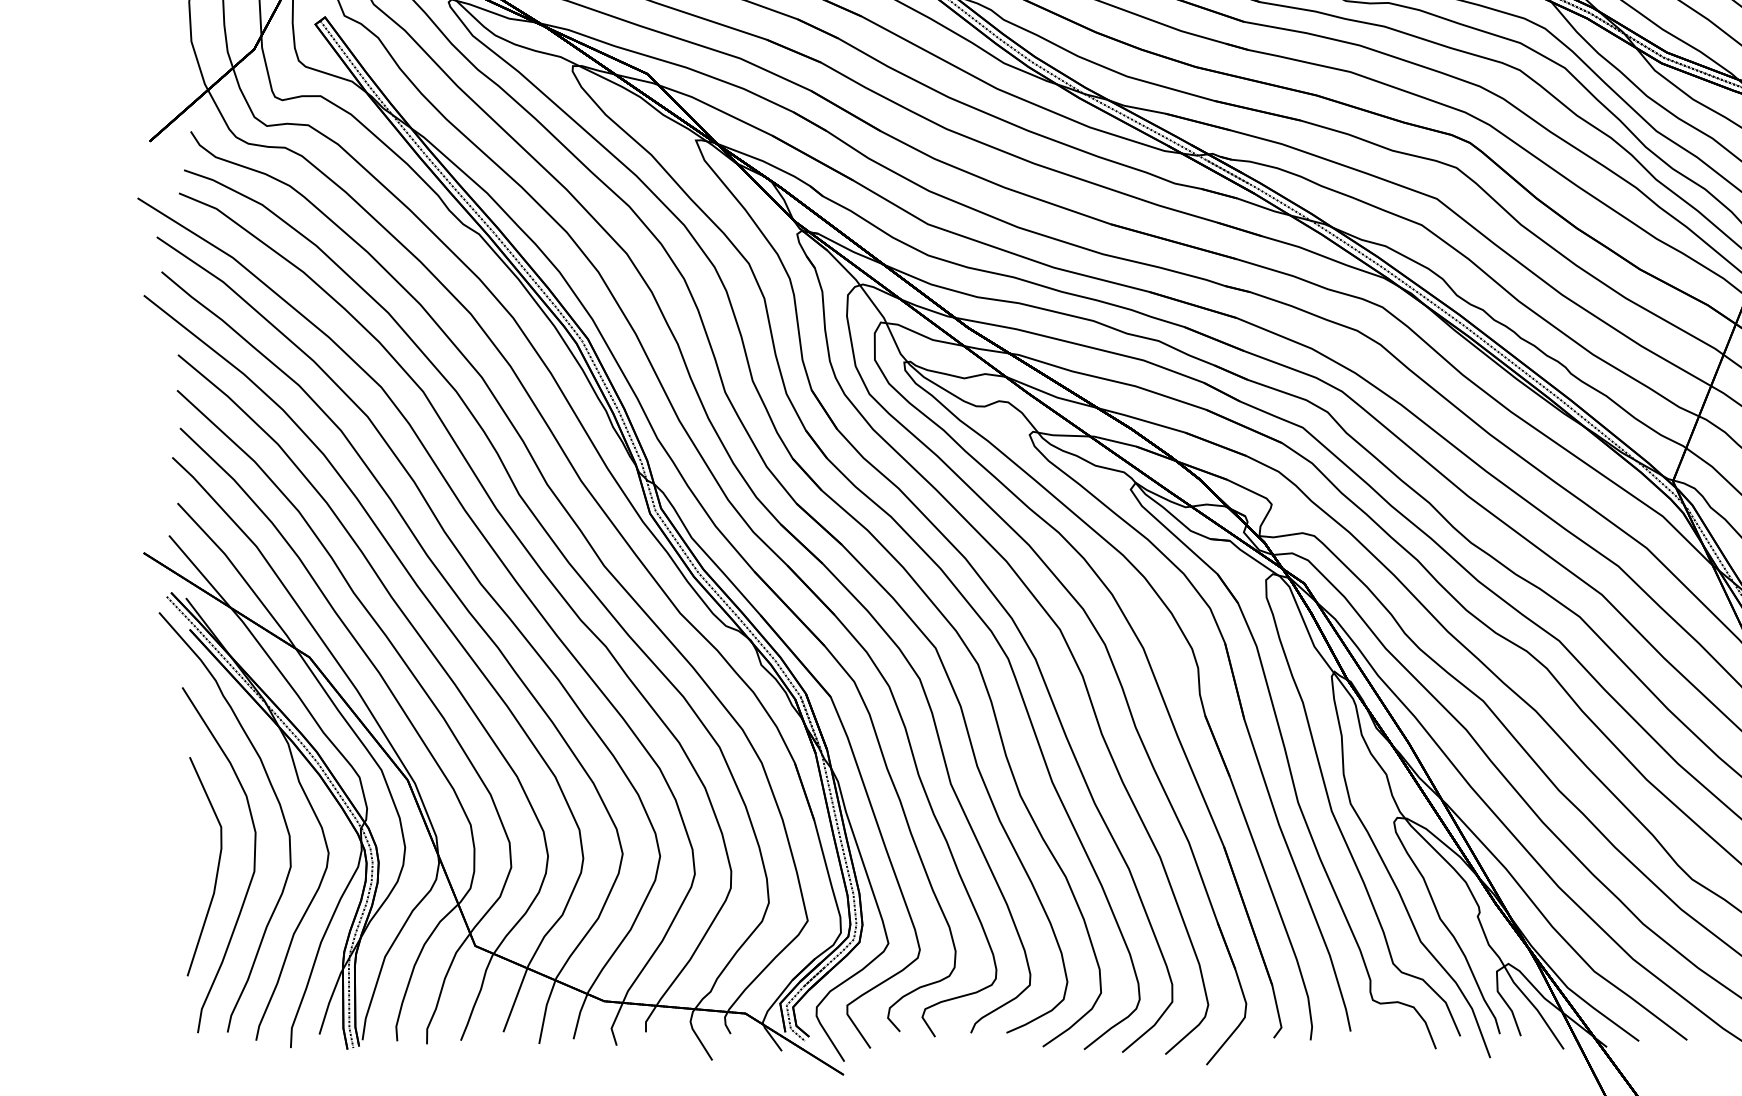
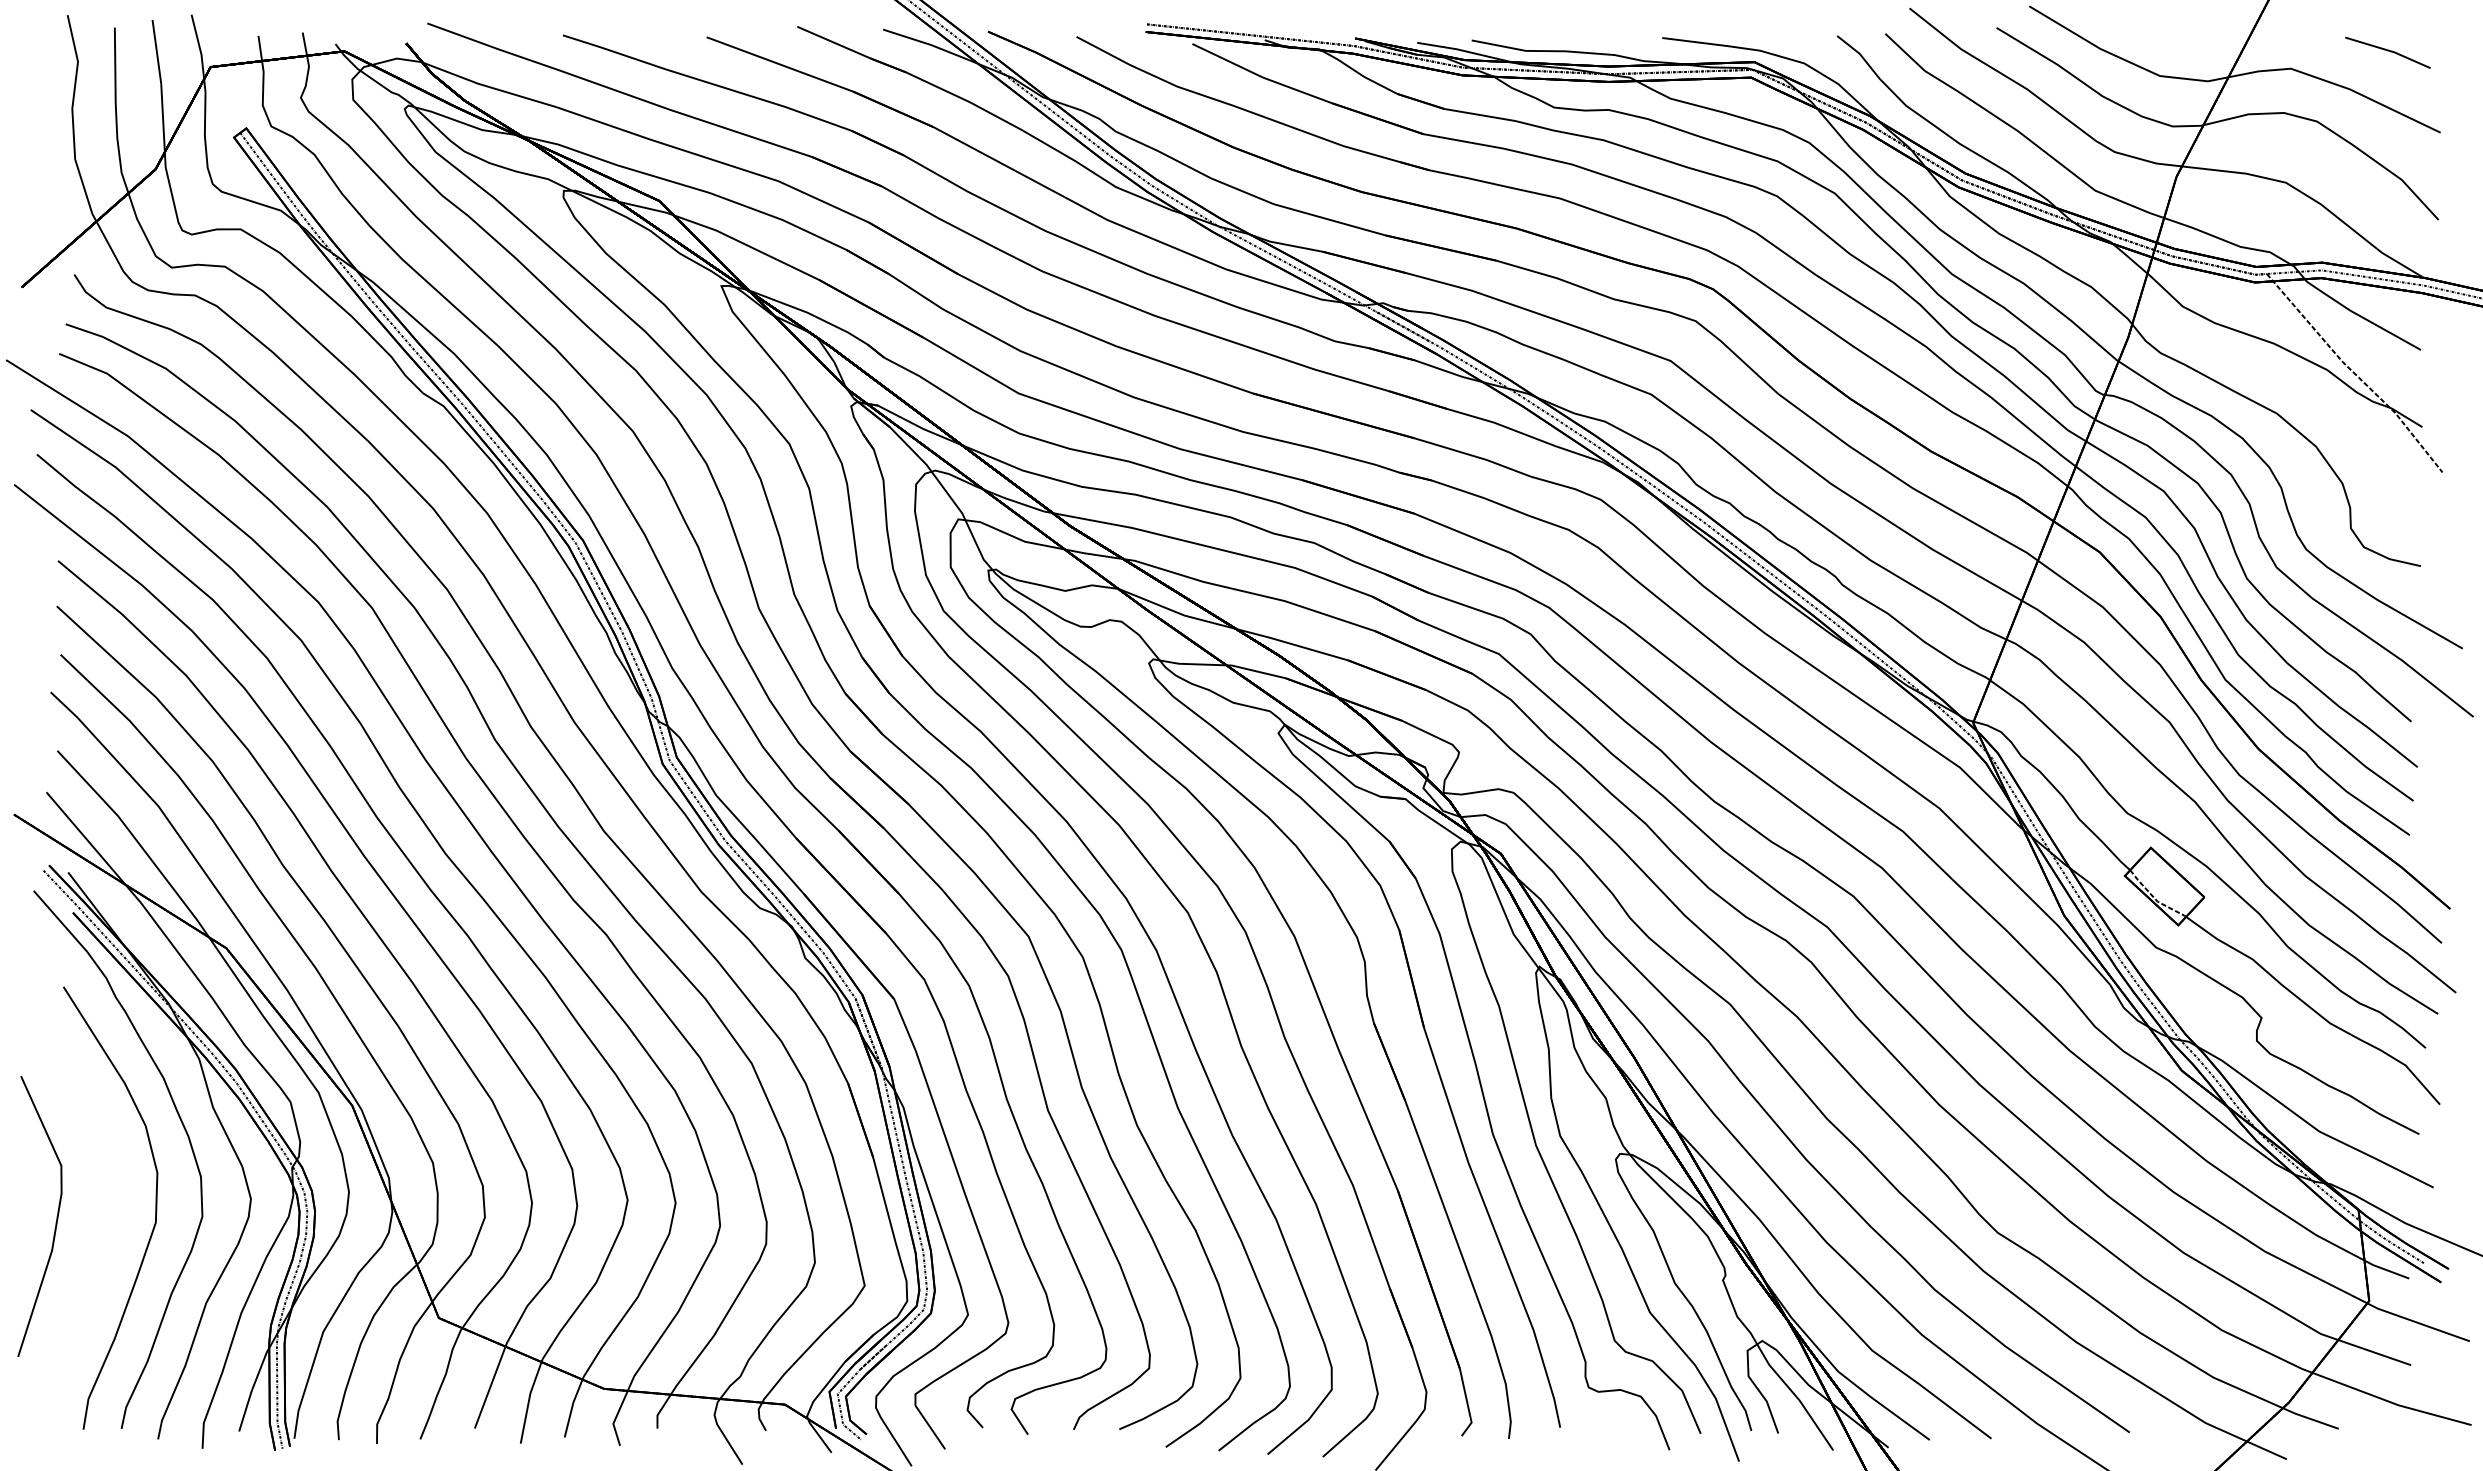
part: (217, 866) -> (56, 1216), moved

